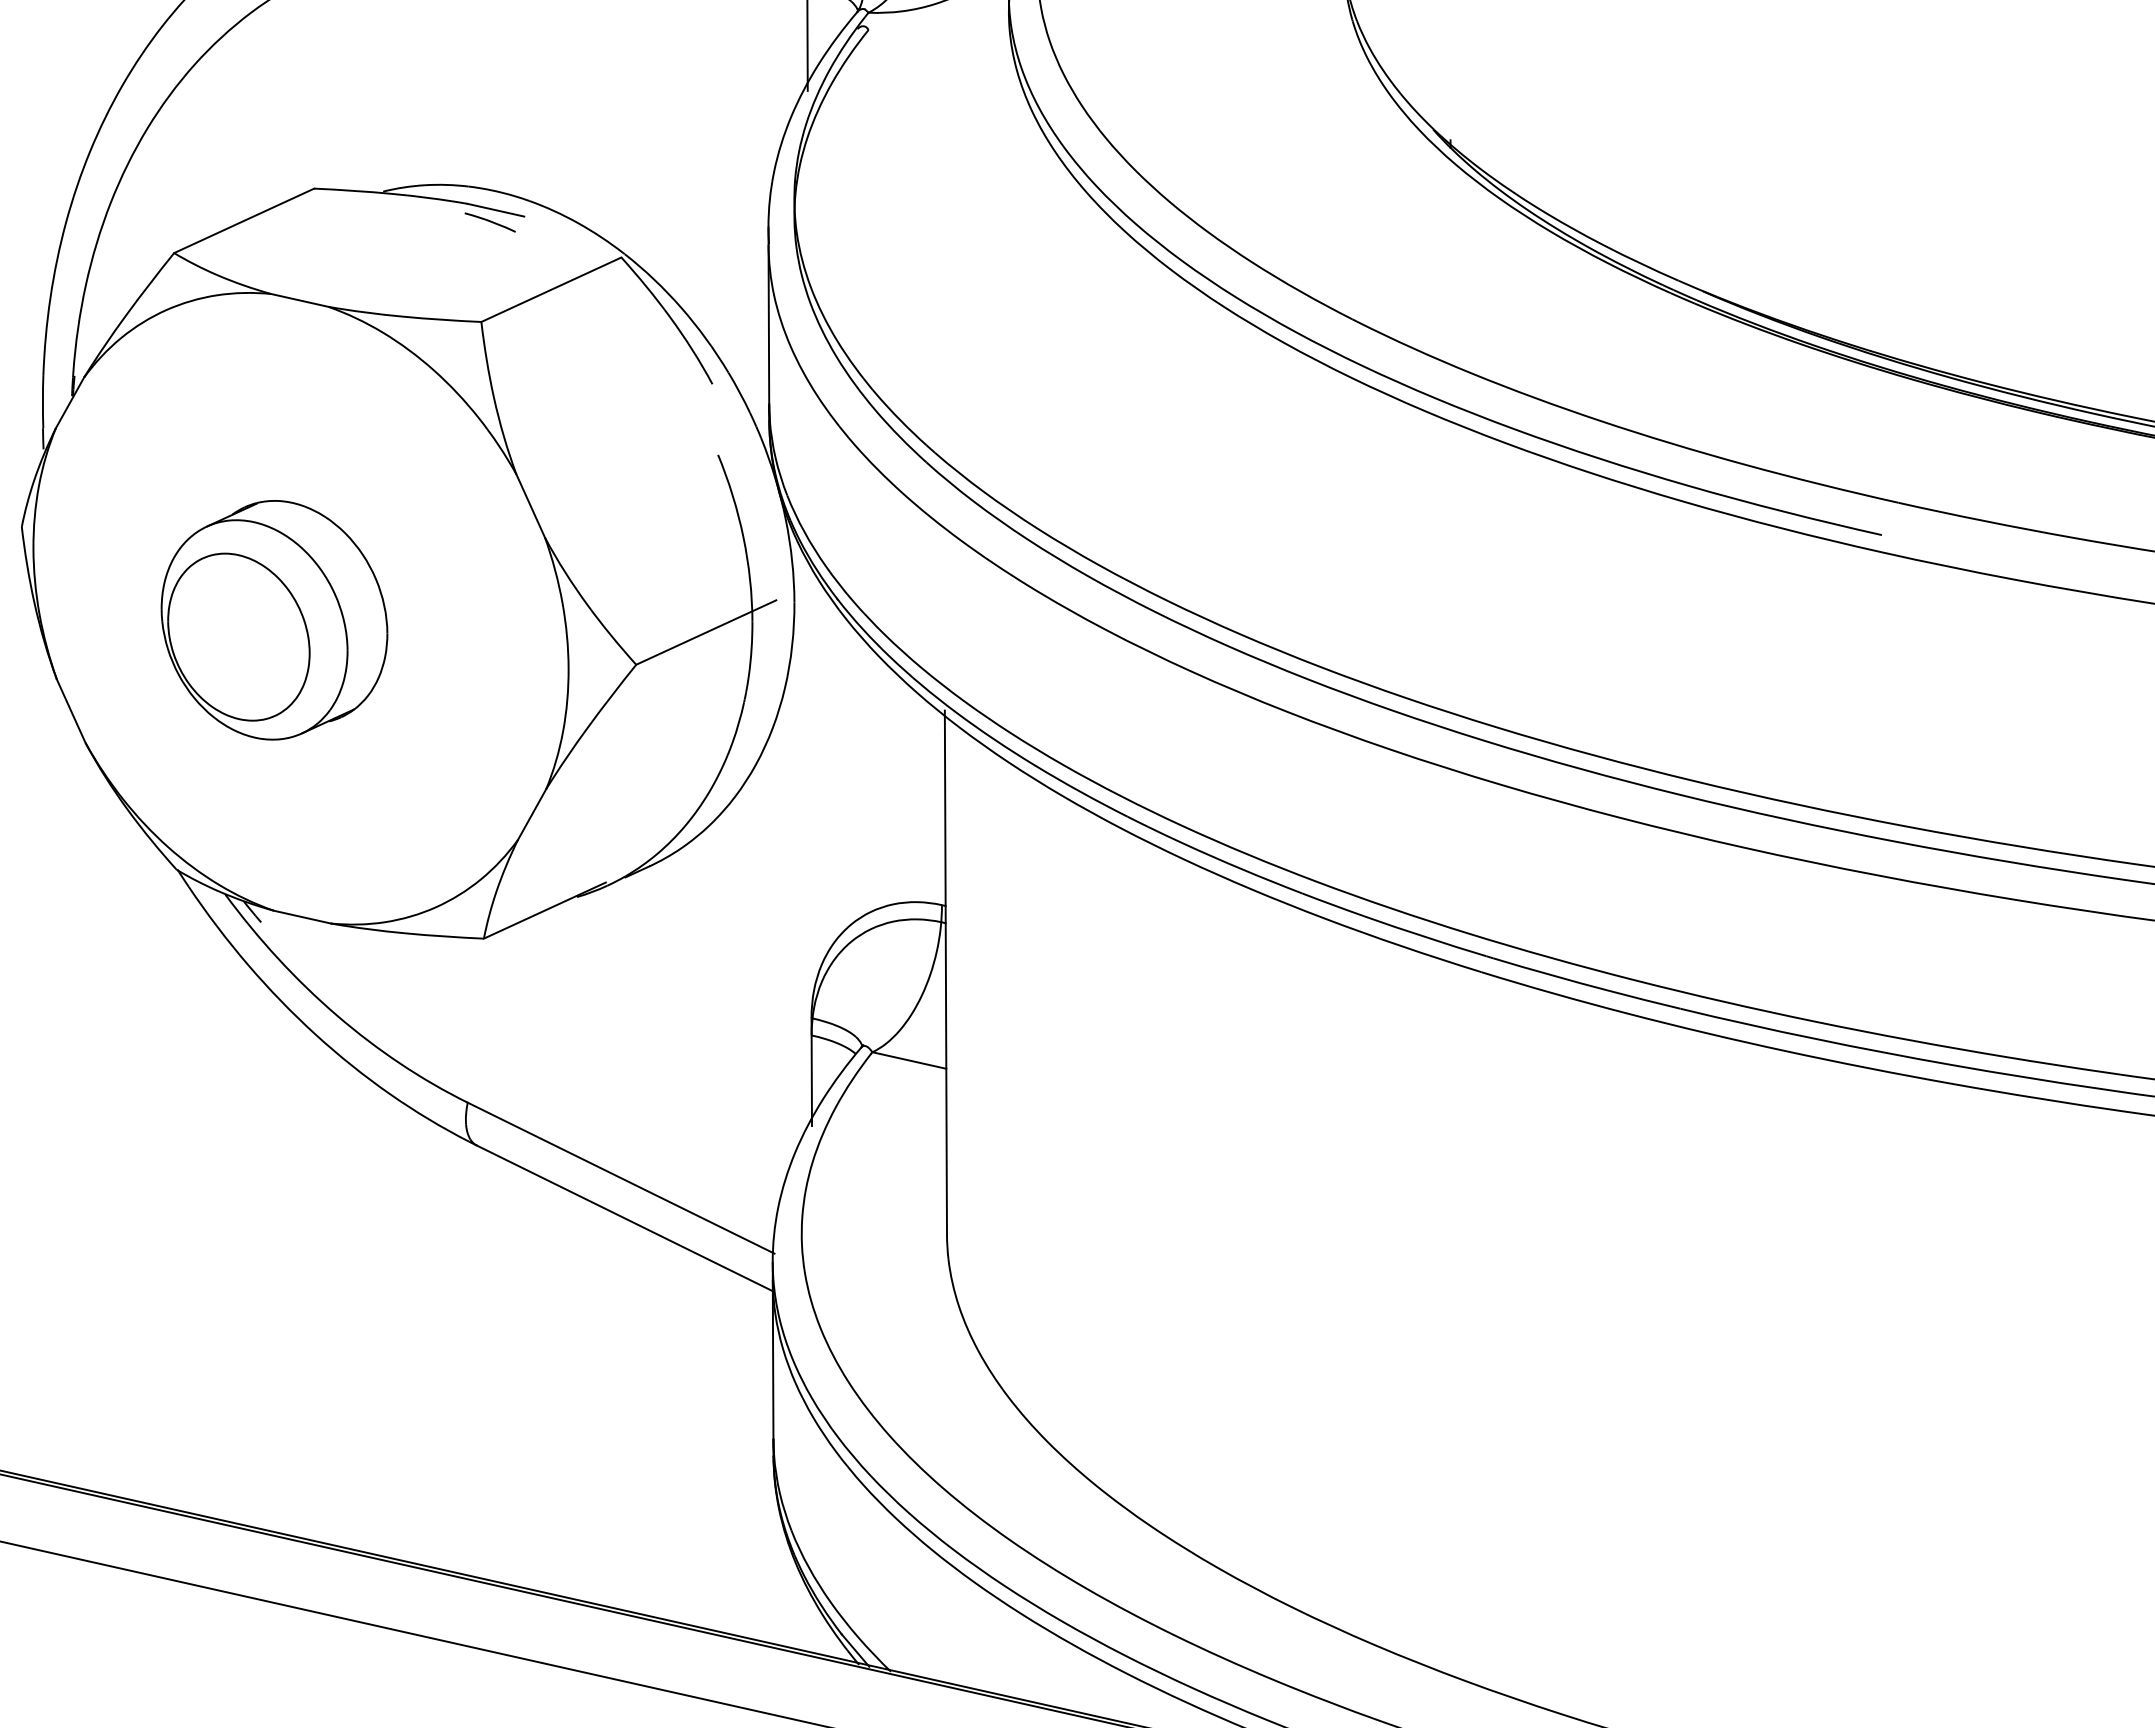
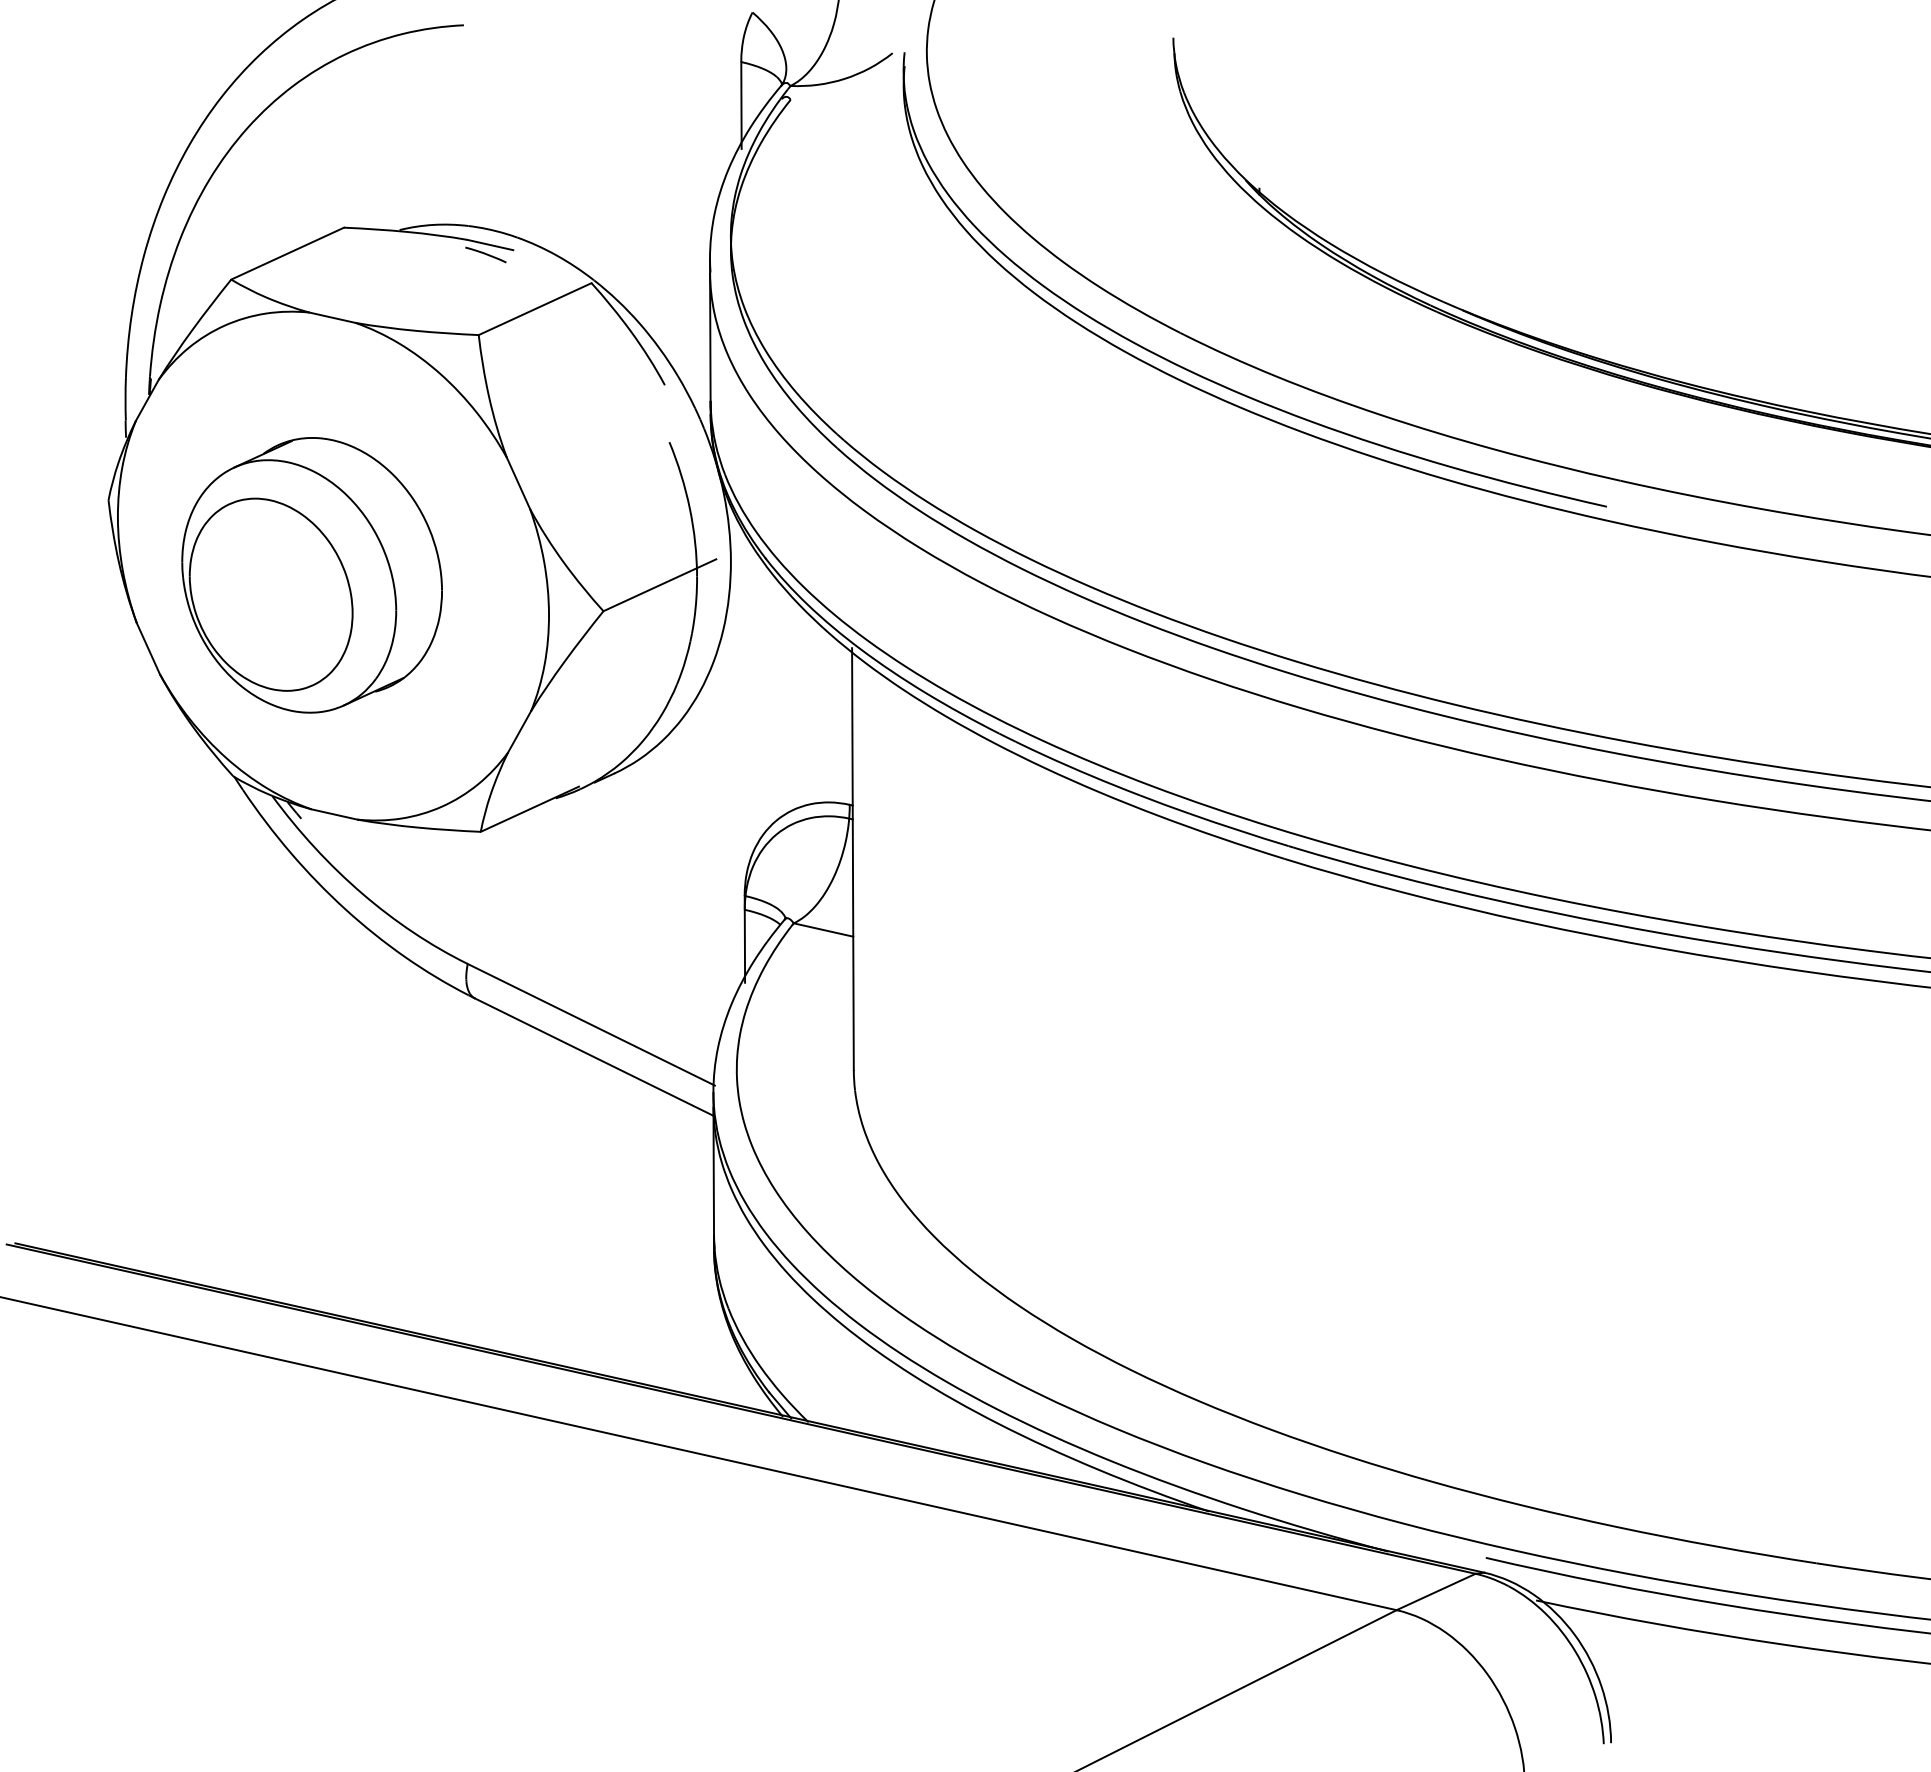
part: (273, 620) -> (311, 575), size x1.43

